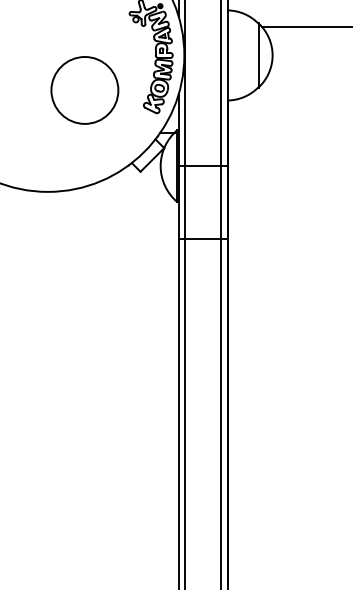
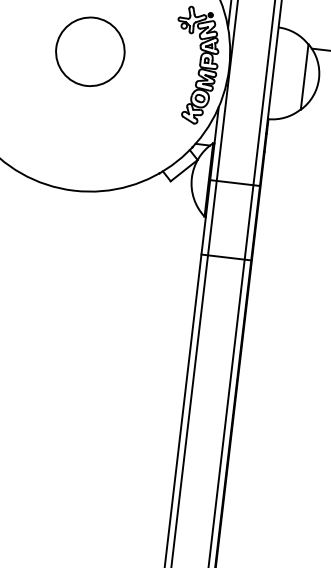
circle: (84, 90) -> (89, 51), moved

